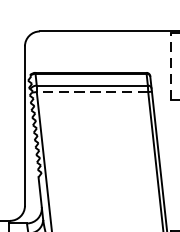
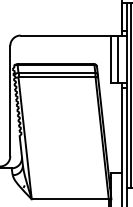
line: (171, 66) -> (111, 59), dashed -> solid
line: (93, 92) -> (57, 77), dashed -> solid

